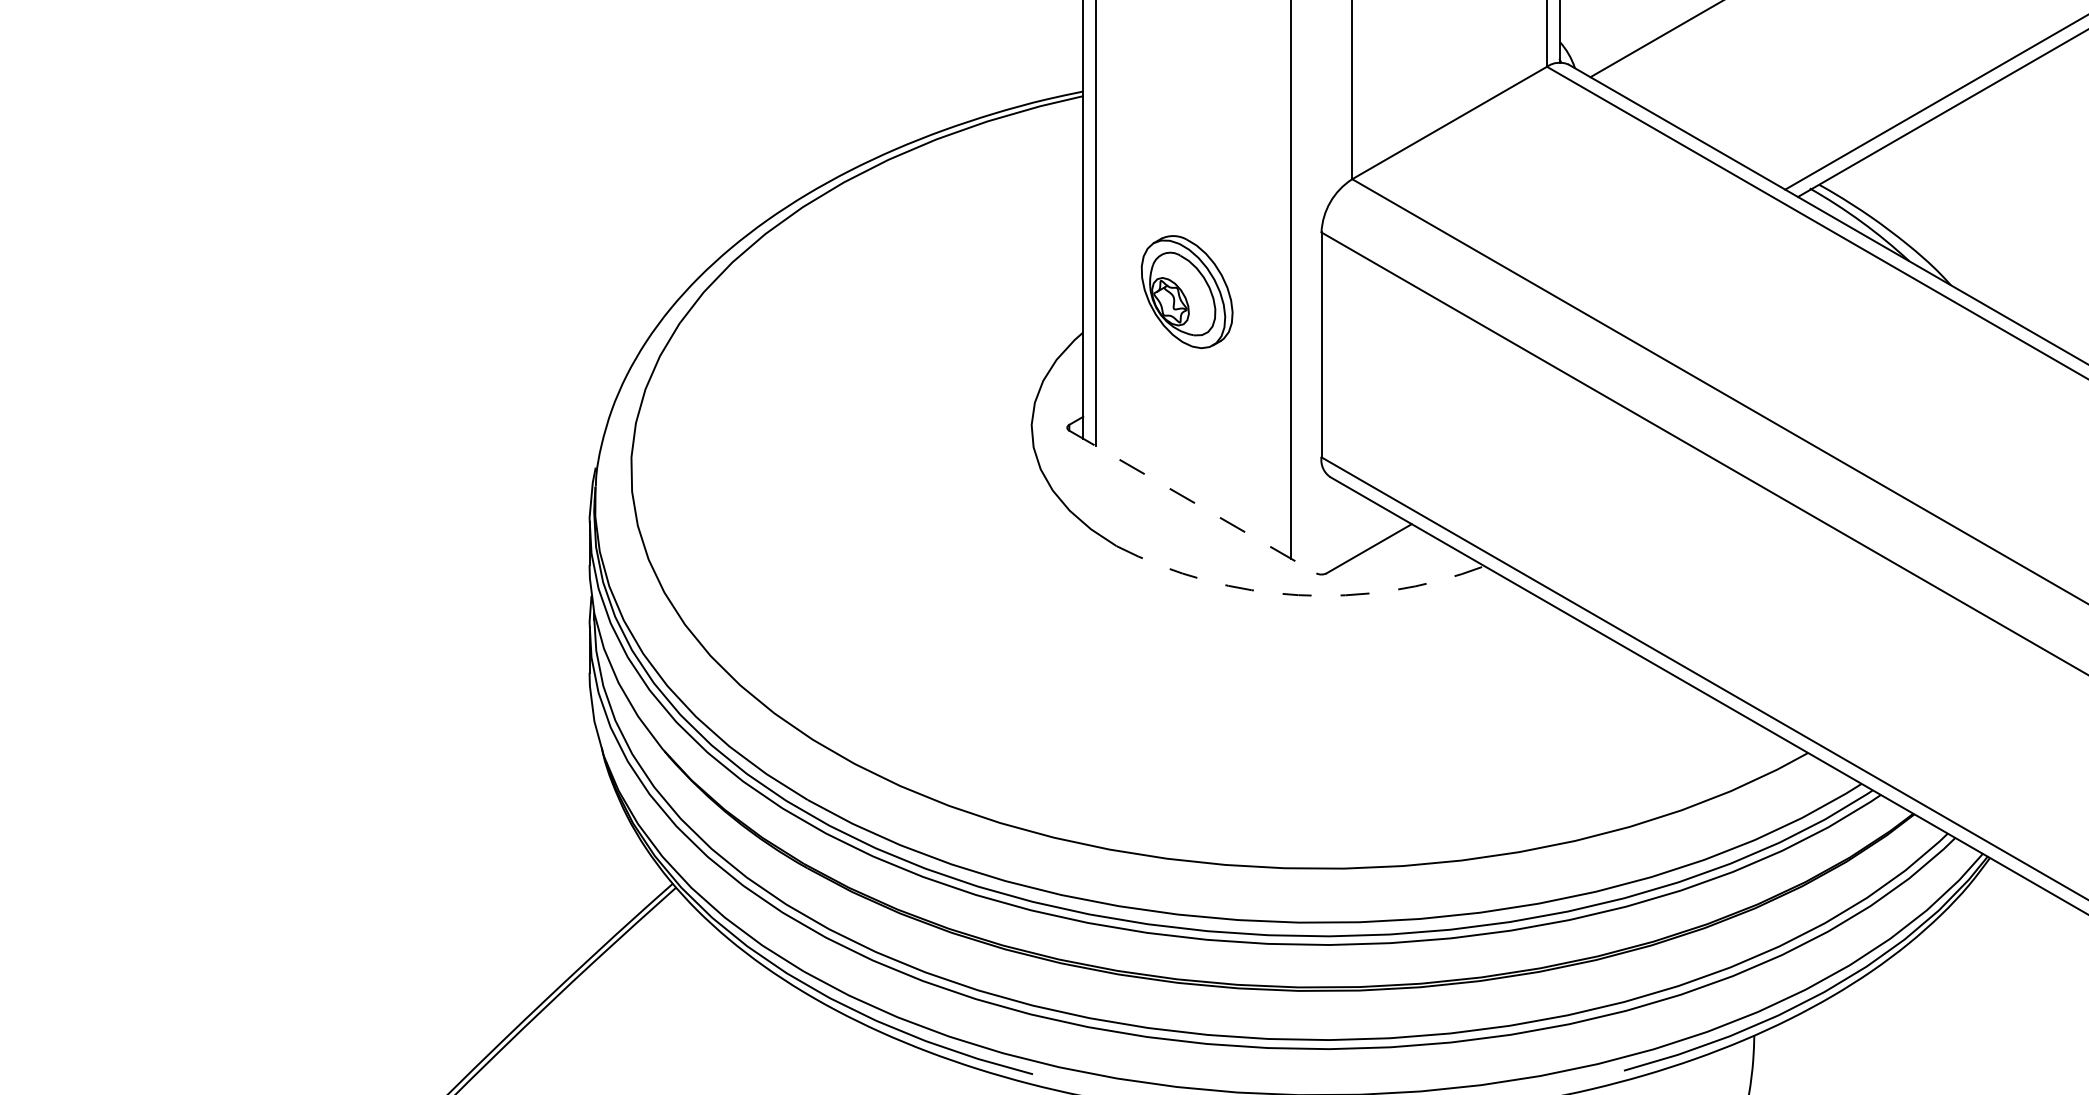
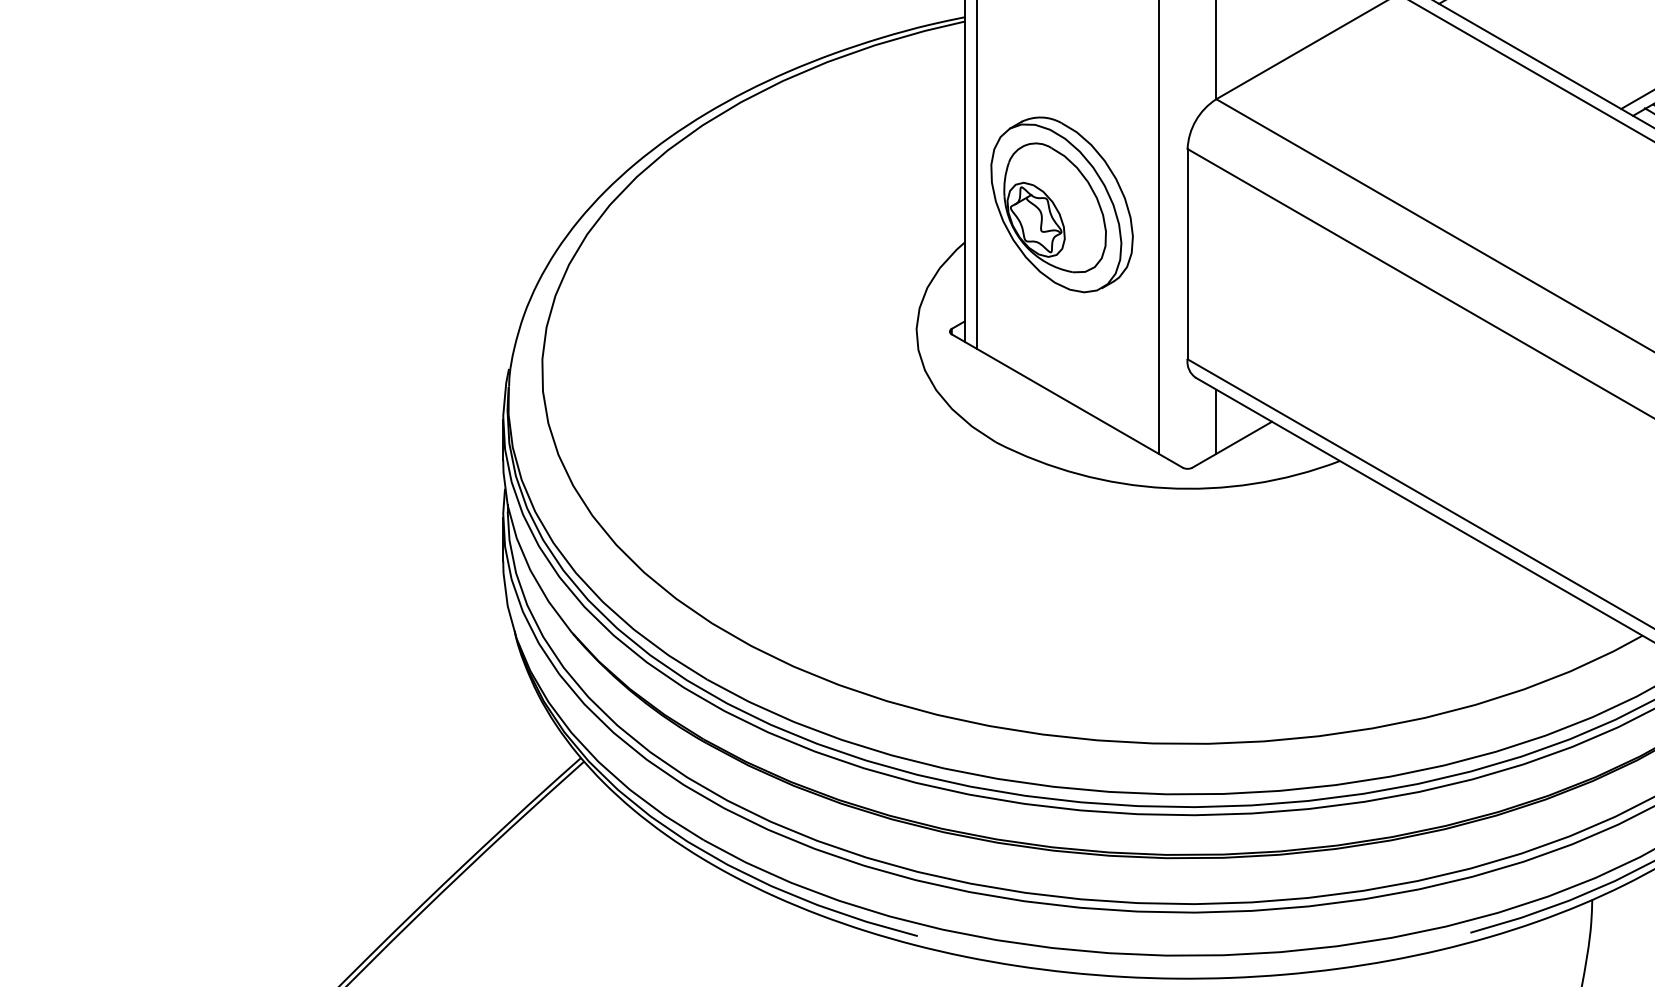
part: (1186, 291) -> (1061, 204), size x1.67
line: (1192, 502) -> (1066, 401), dashed -> solid
line: (1352, 523) -> (1216, 421), added
arc: (1298, 595) -> (1166, 488), dashed -> solid

